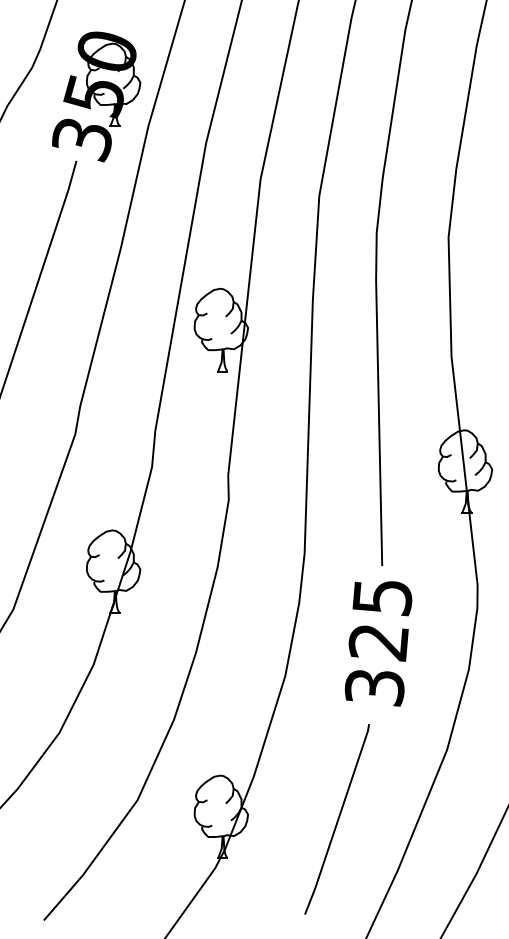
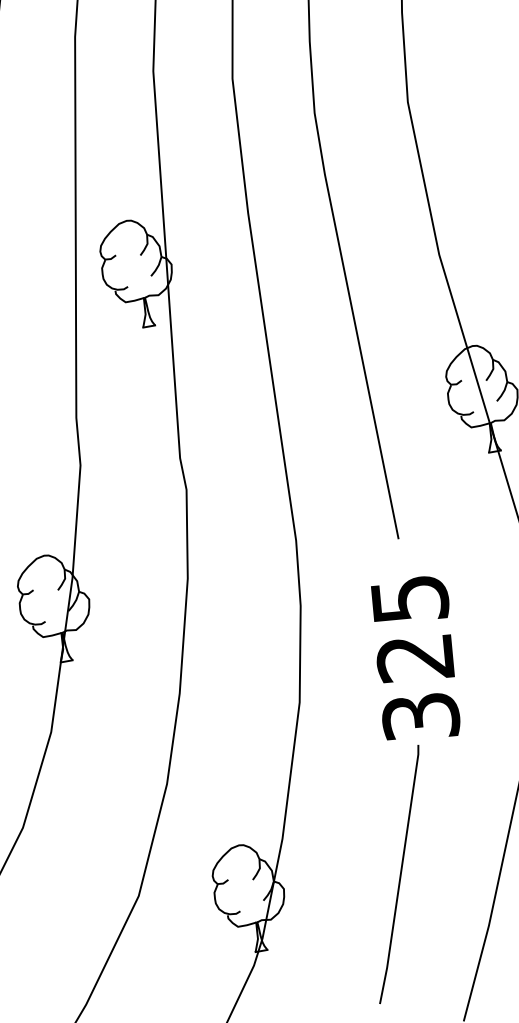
text: (378, 643) -> (415, 659), moved

